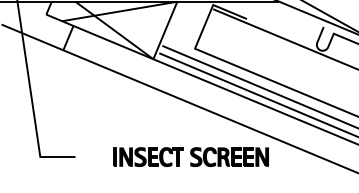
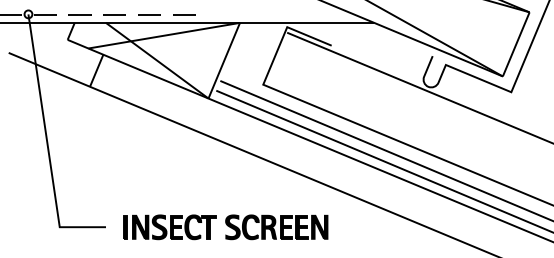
part: (190, 157) -> (225, 227), moved

